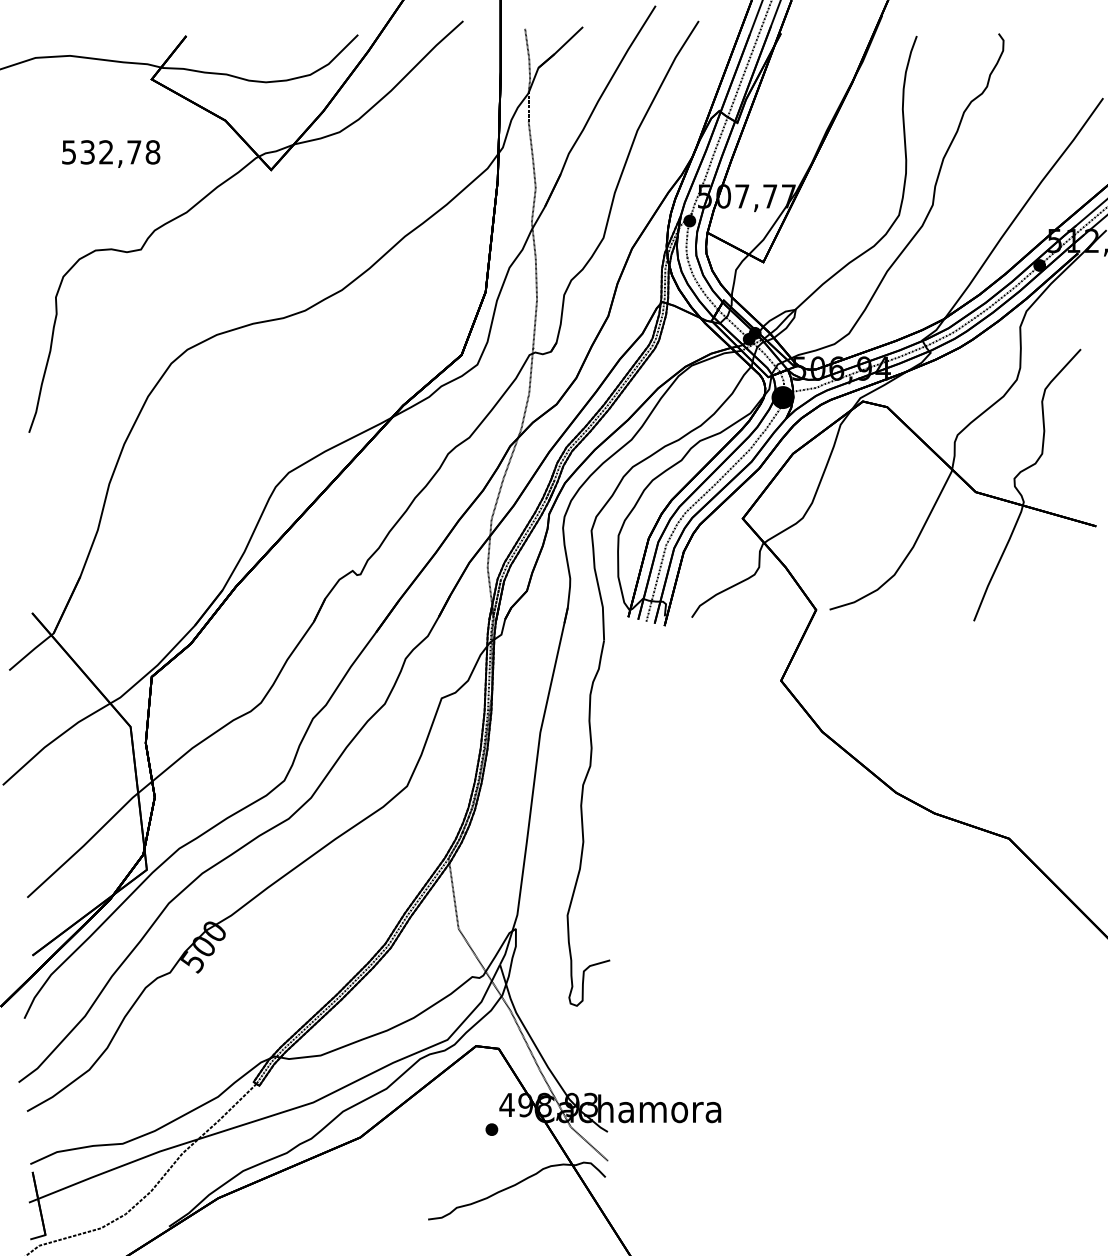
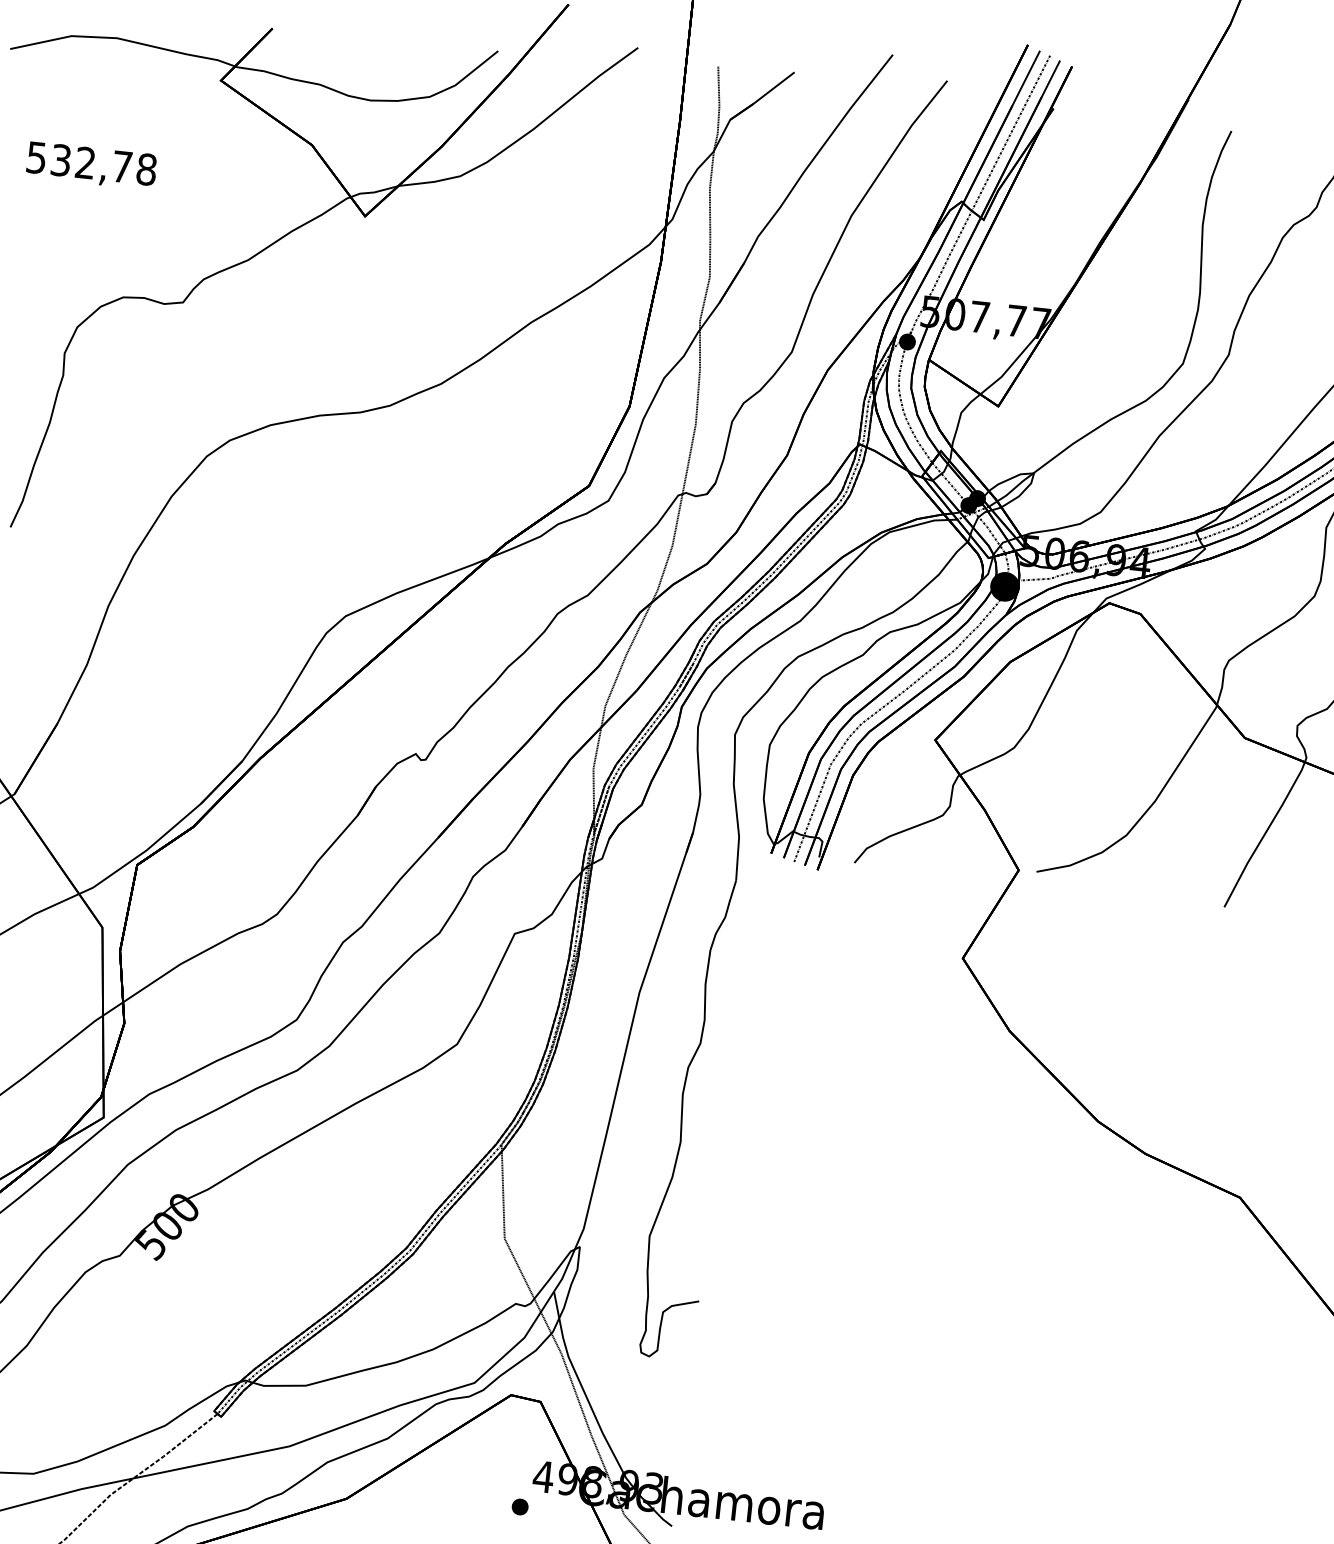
text: (111, 153) -> (92, 165), moved

